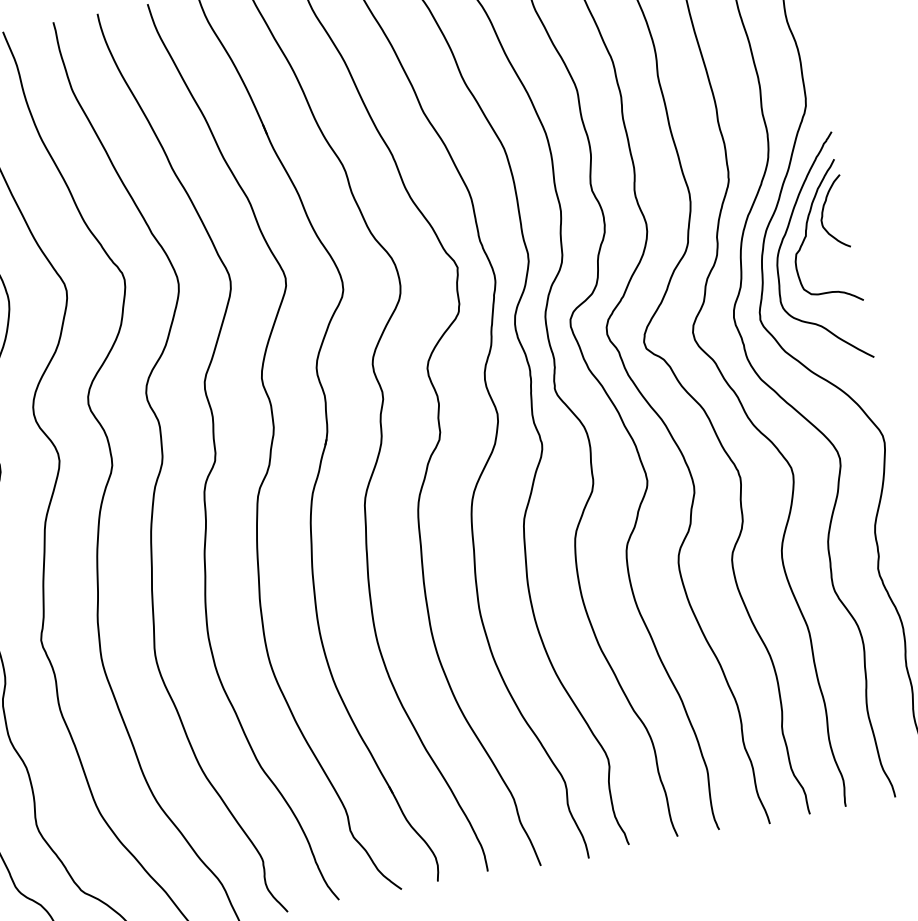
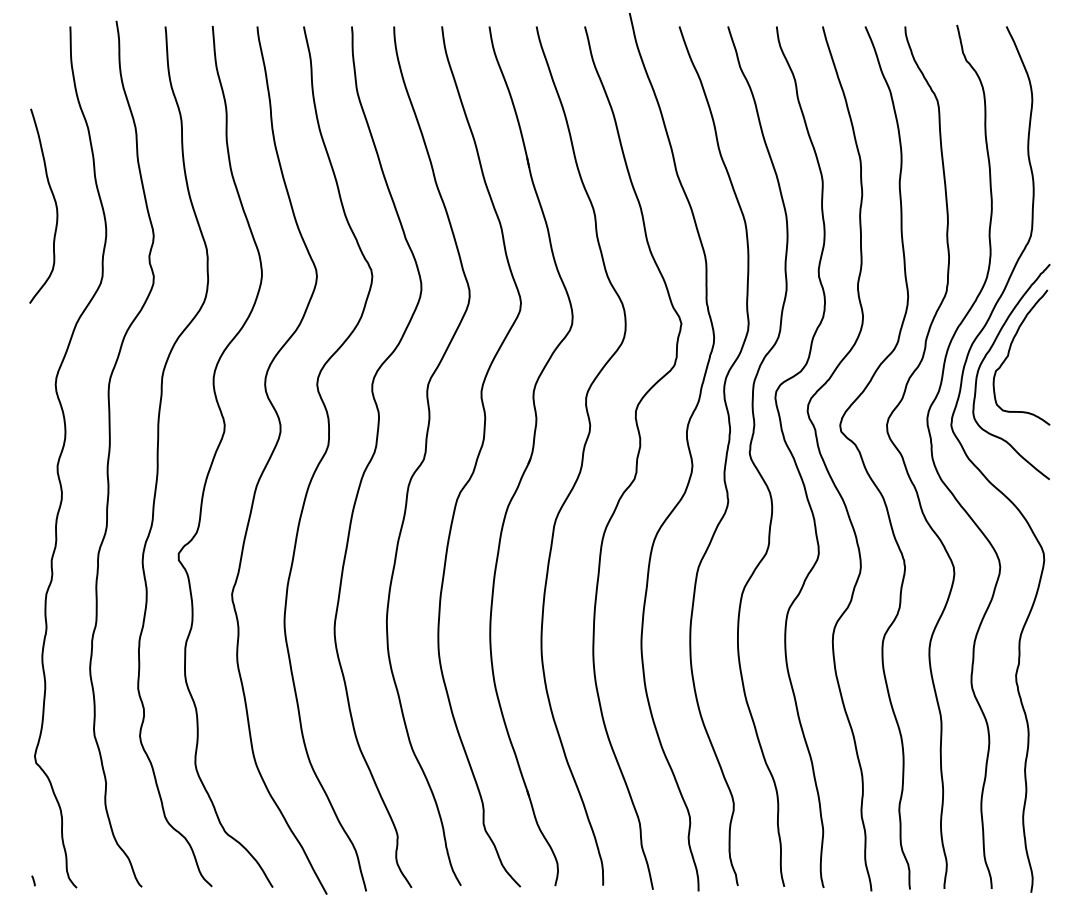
curve: (823, 212) -> (1028, 337), removed

